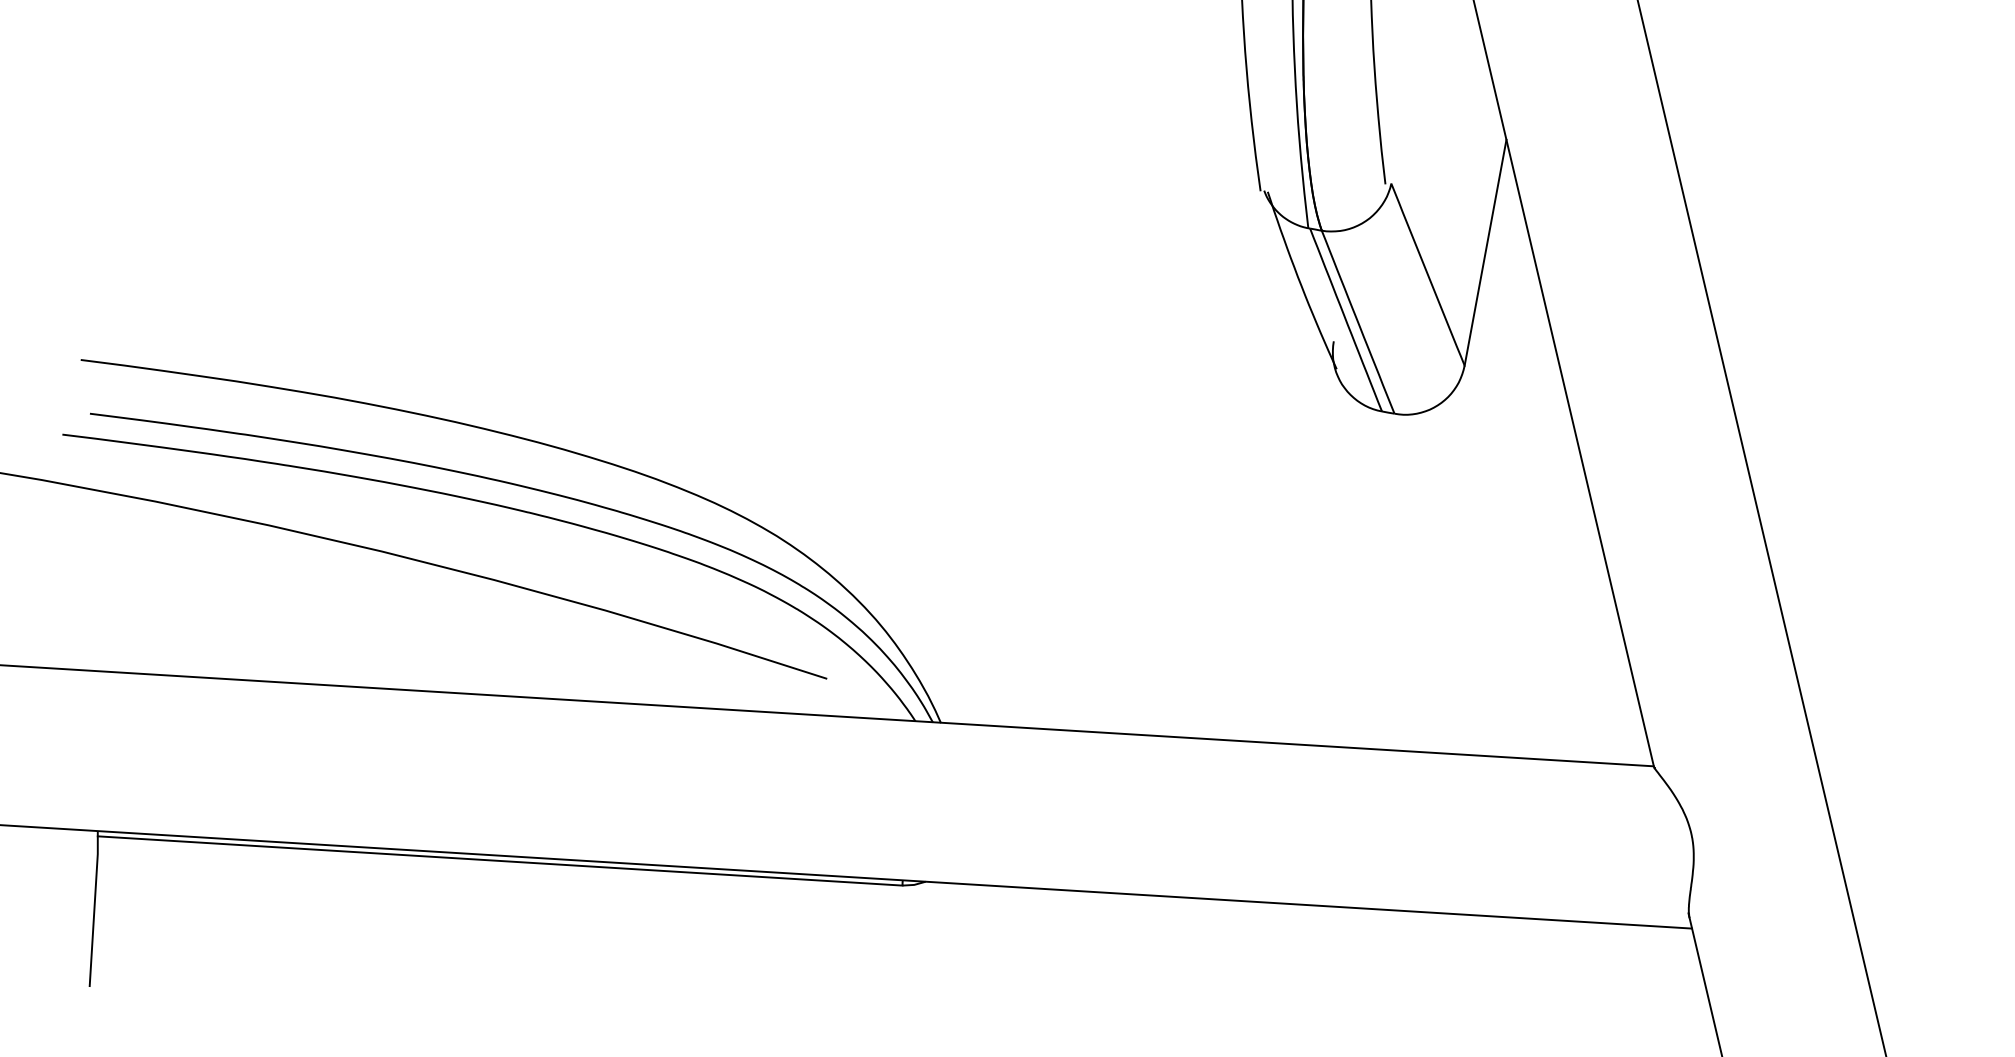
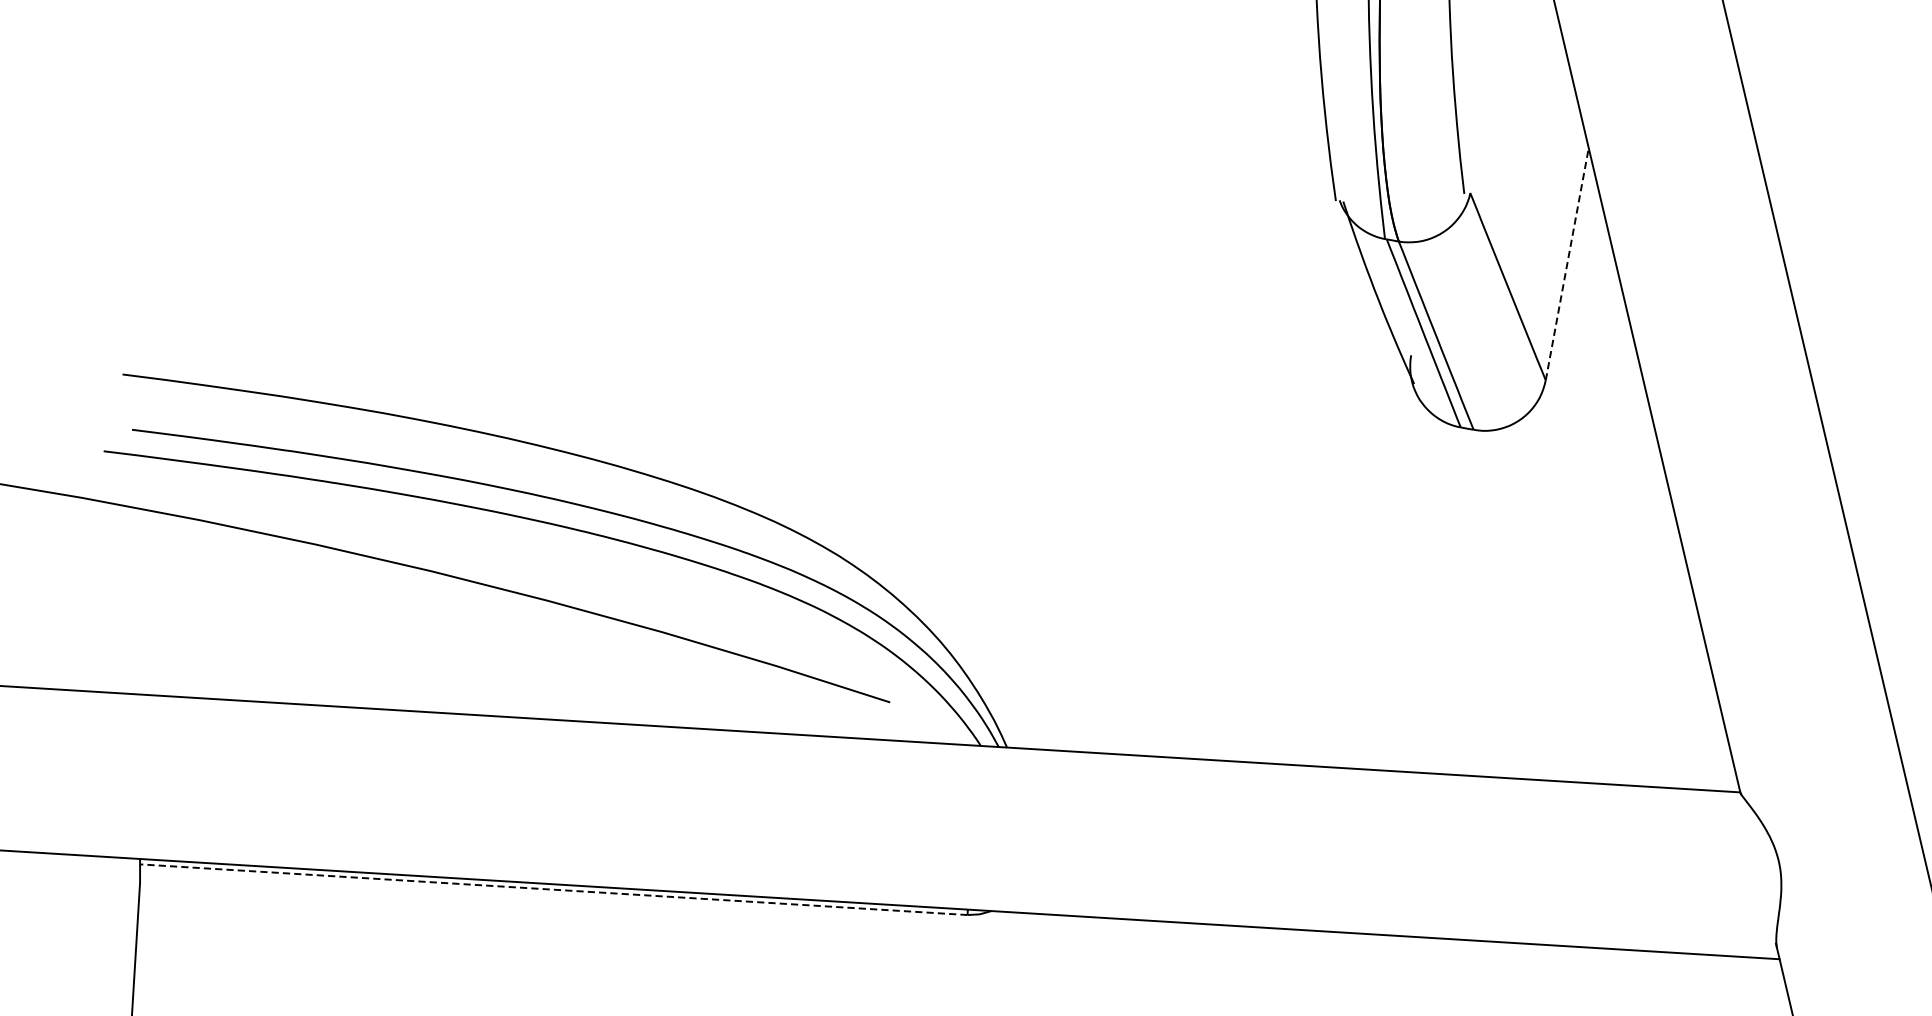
line: (1485, 252) -> (1567, 263), solid -> dashed
line: (499, 860) -> (553, 889), solid -> dashed

